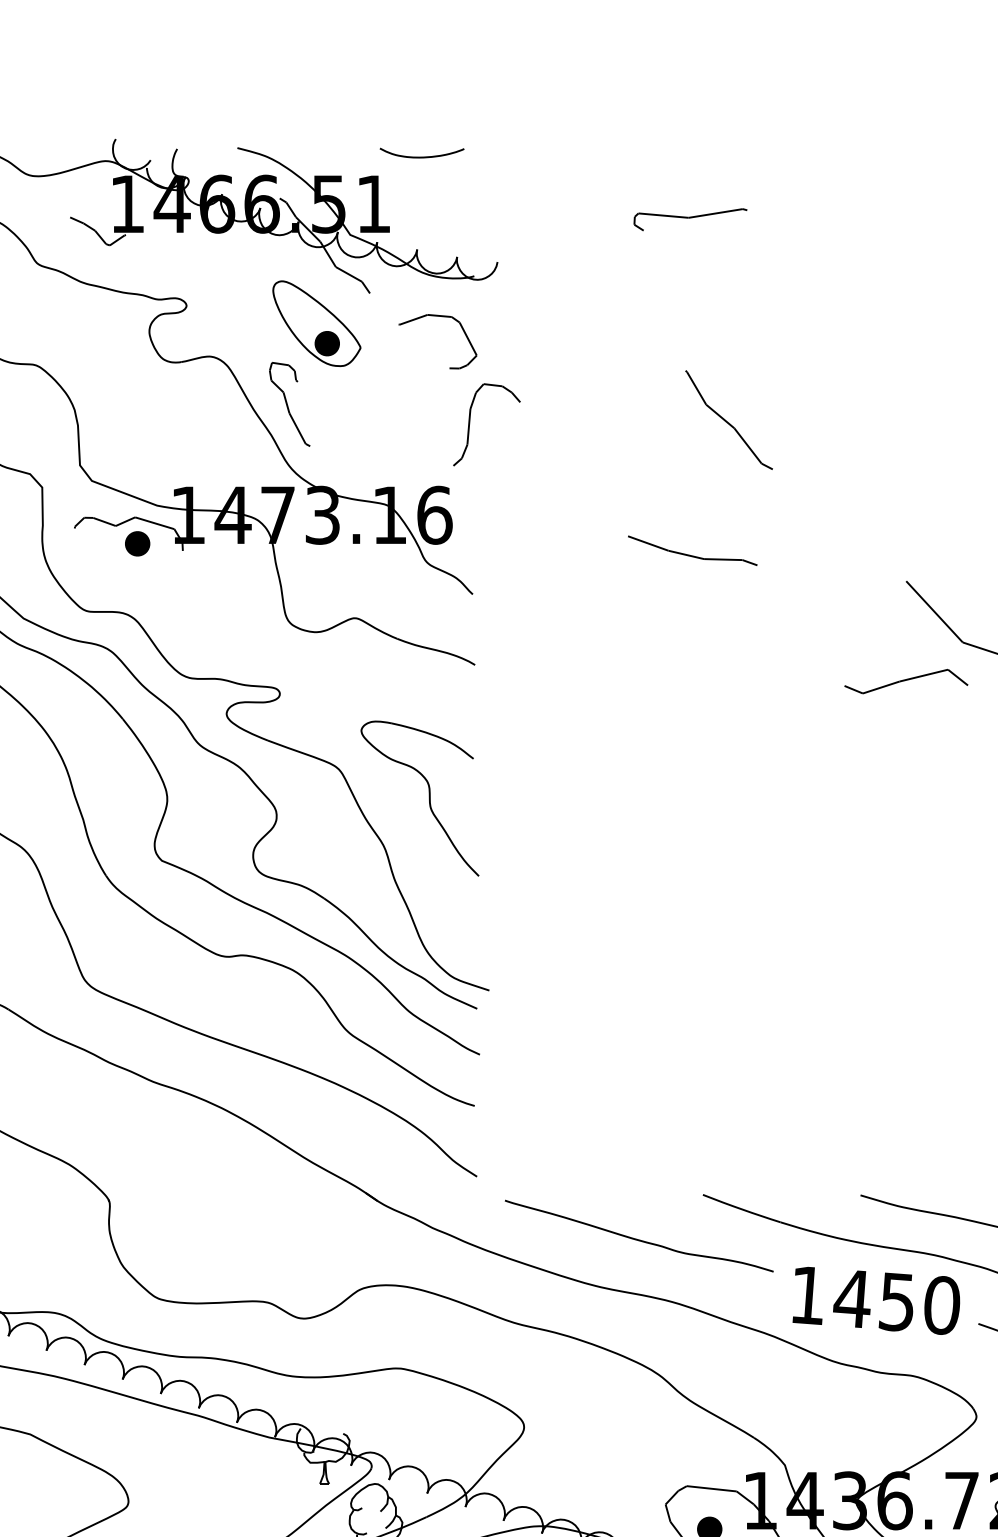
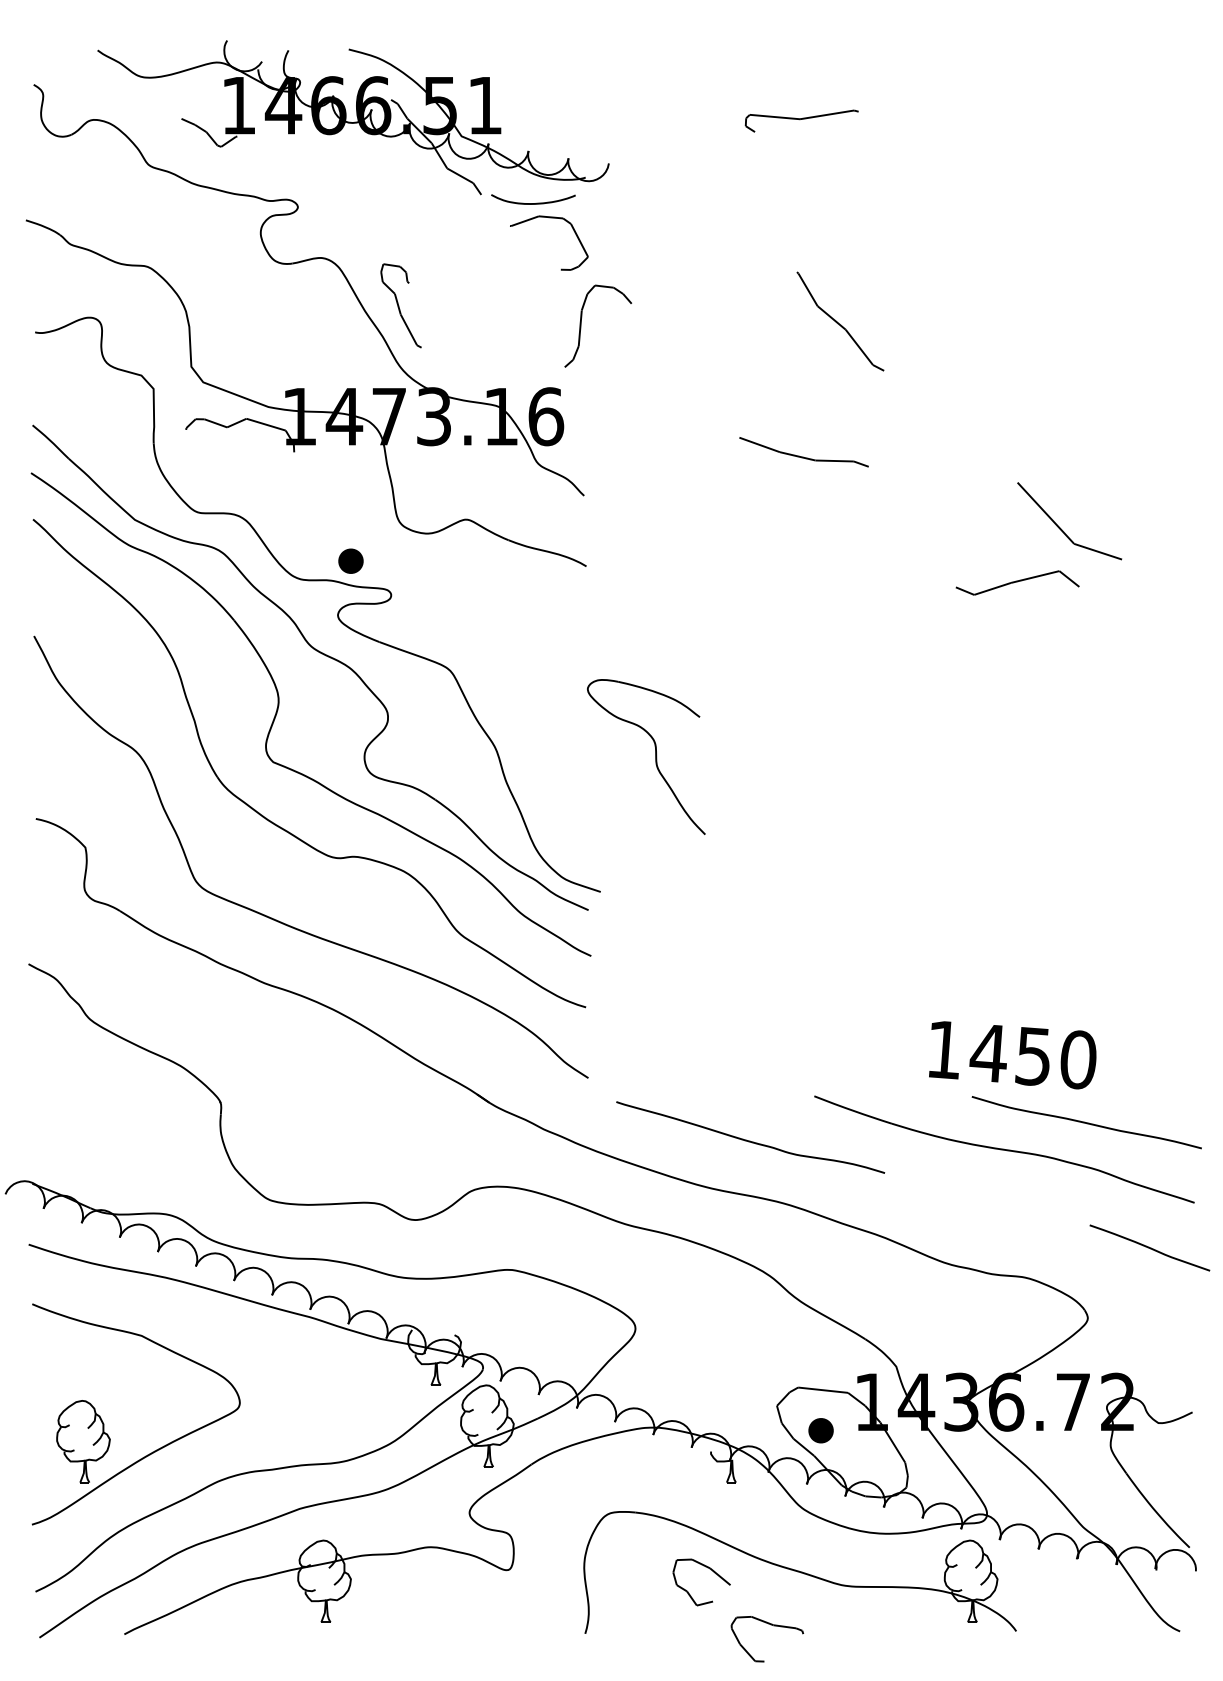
curve: (422, 157) -> (533, 203), moved
part: (316, 323) -> (427, 224), removed
part: (137, 543) -> (350, 560), moved
part: (429, 798) -> (655, 756), moved
text: (876, 1301) -> (1012, 1055), moved

